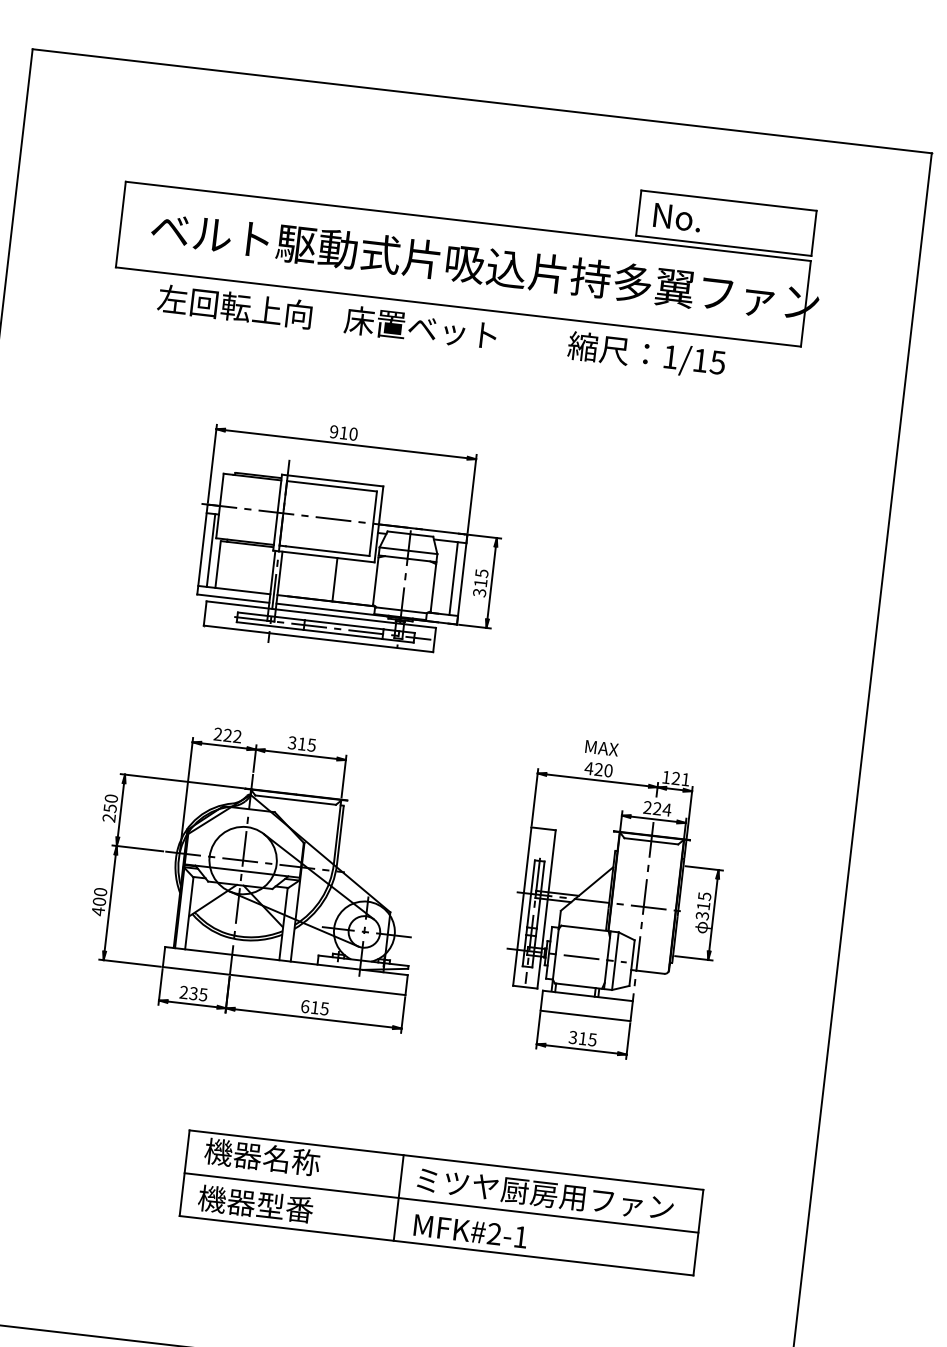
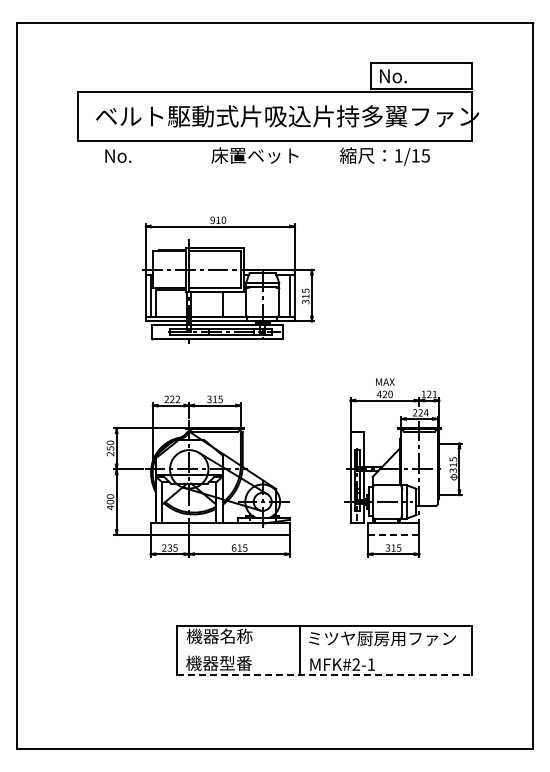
text: (235, 306) -> (148, 155), 左回転上向 -> No.
line: (585, 1015) -> (393, 534), solid -> dashed
line: (440, 1202) -> (323, 650), removed
line: (437, 1246) -> (324, 675), solid -> dashed

